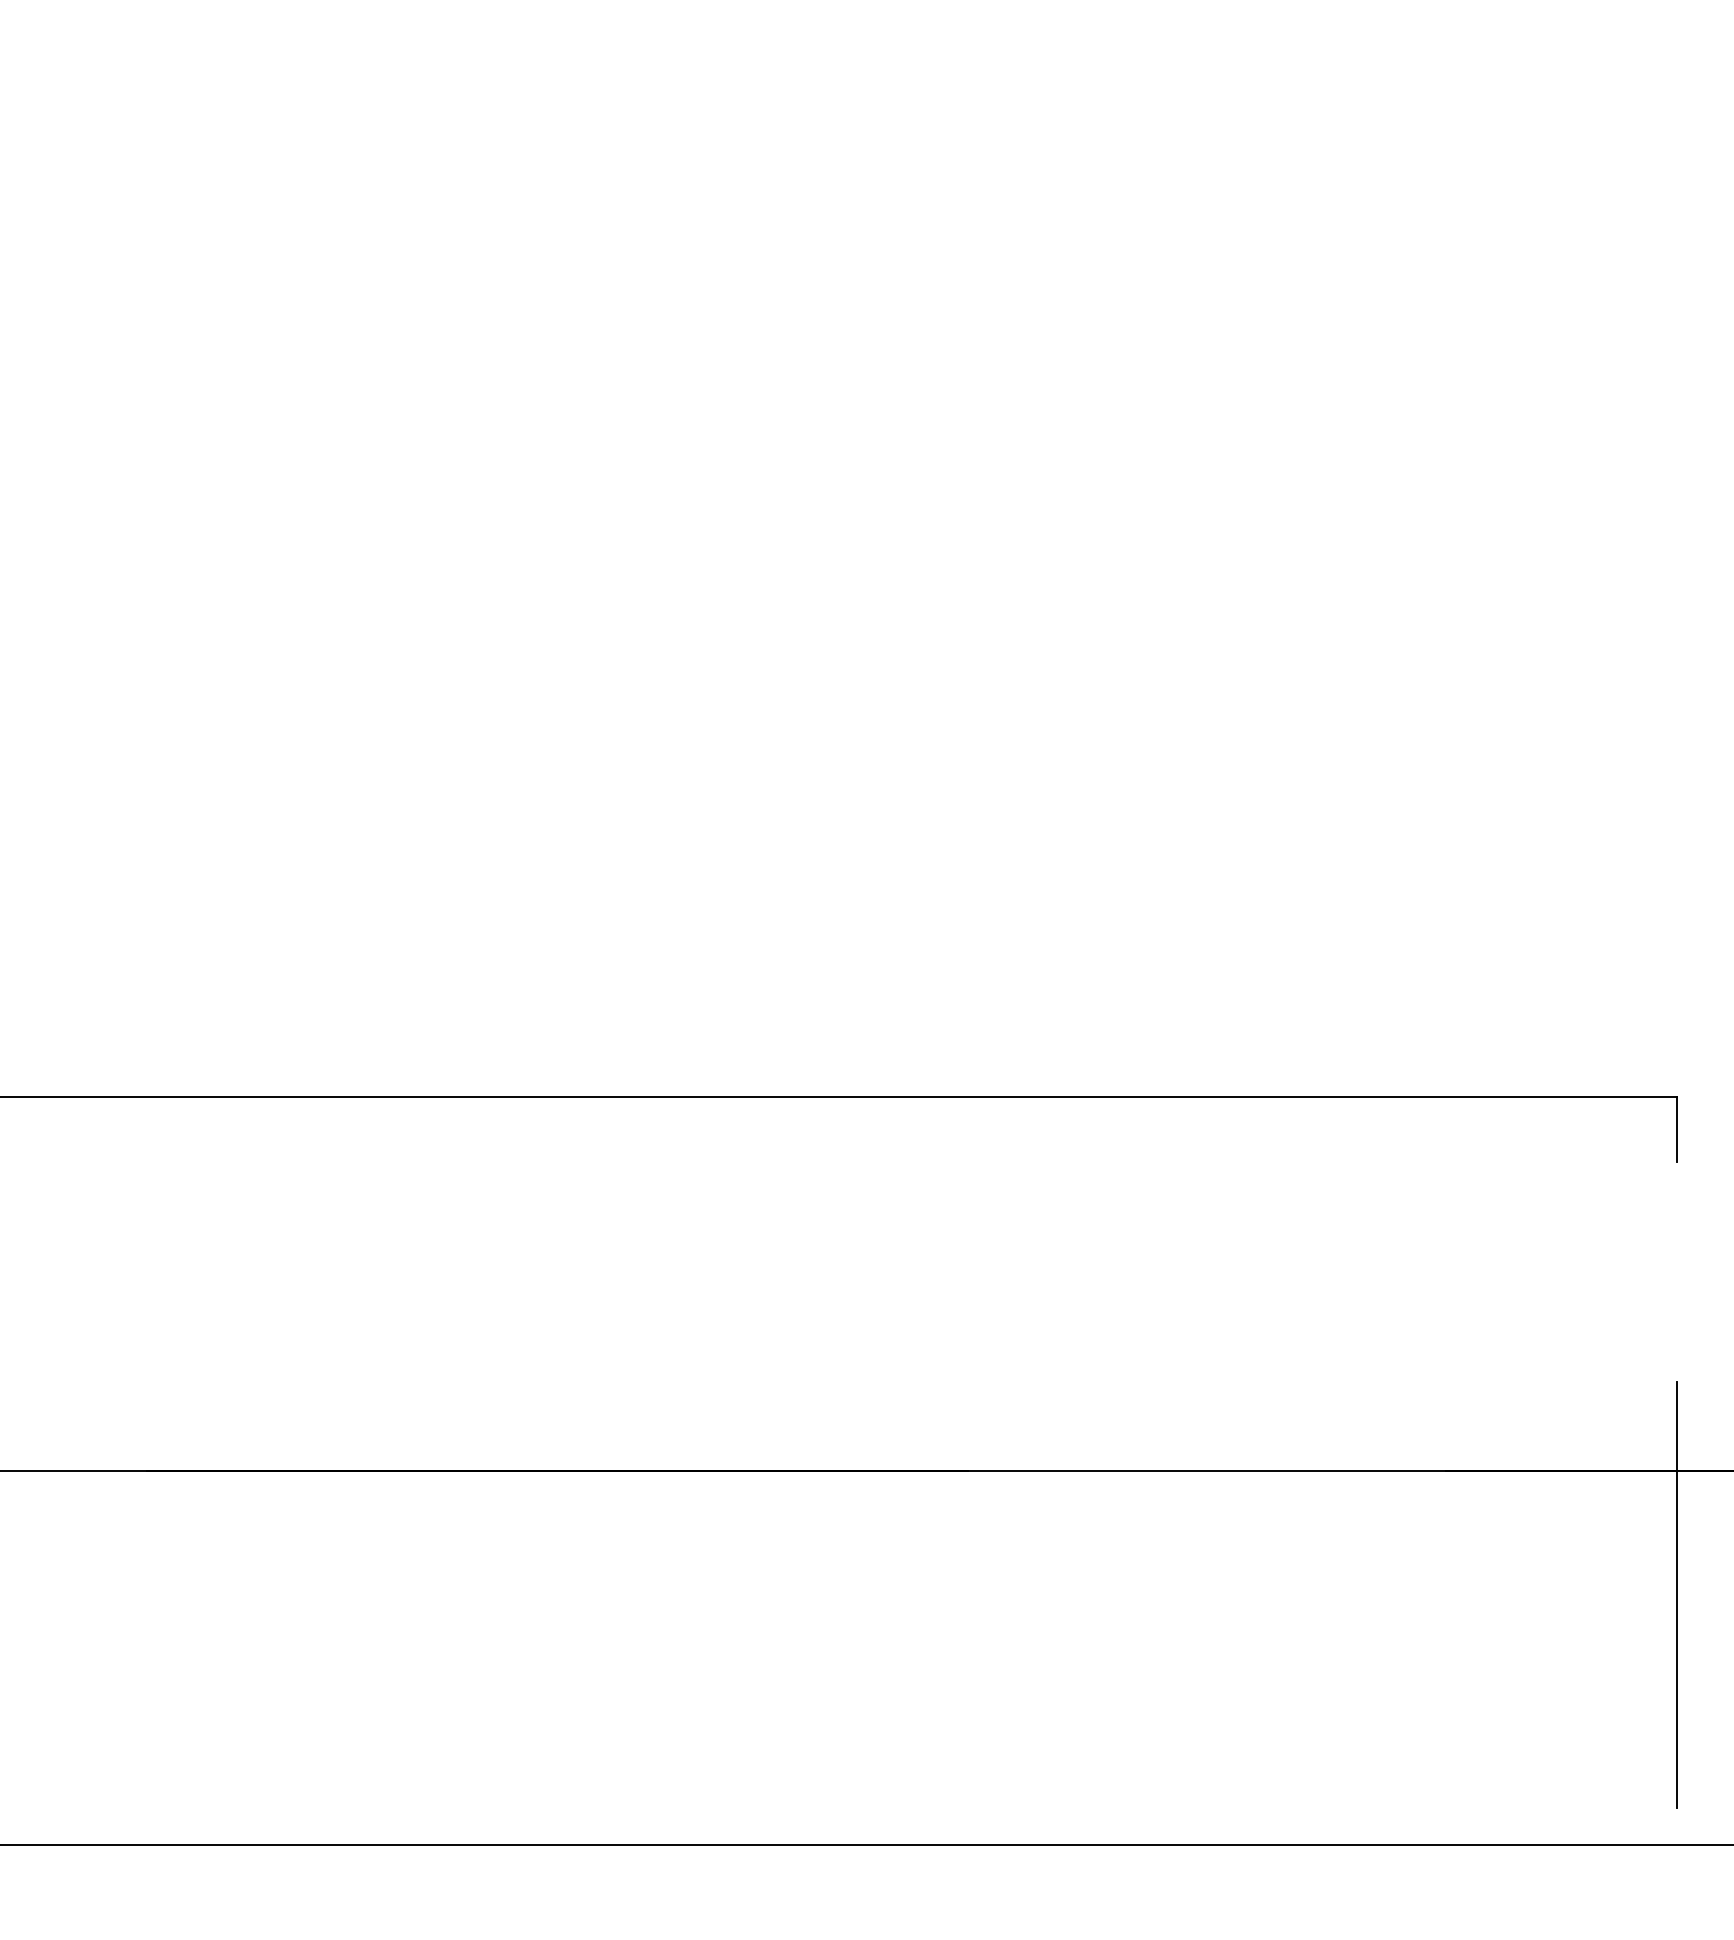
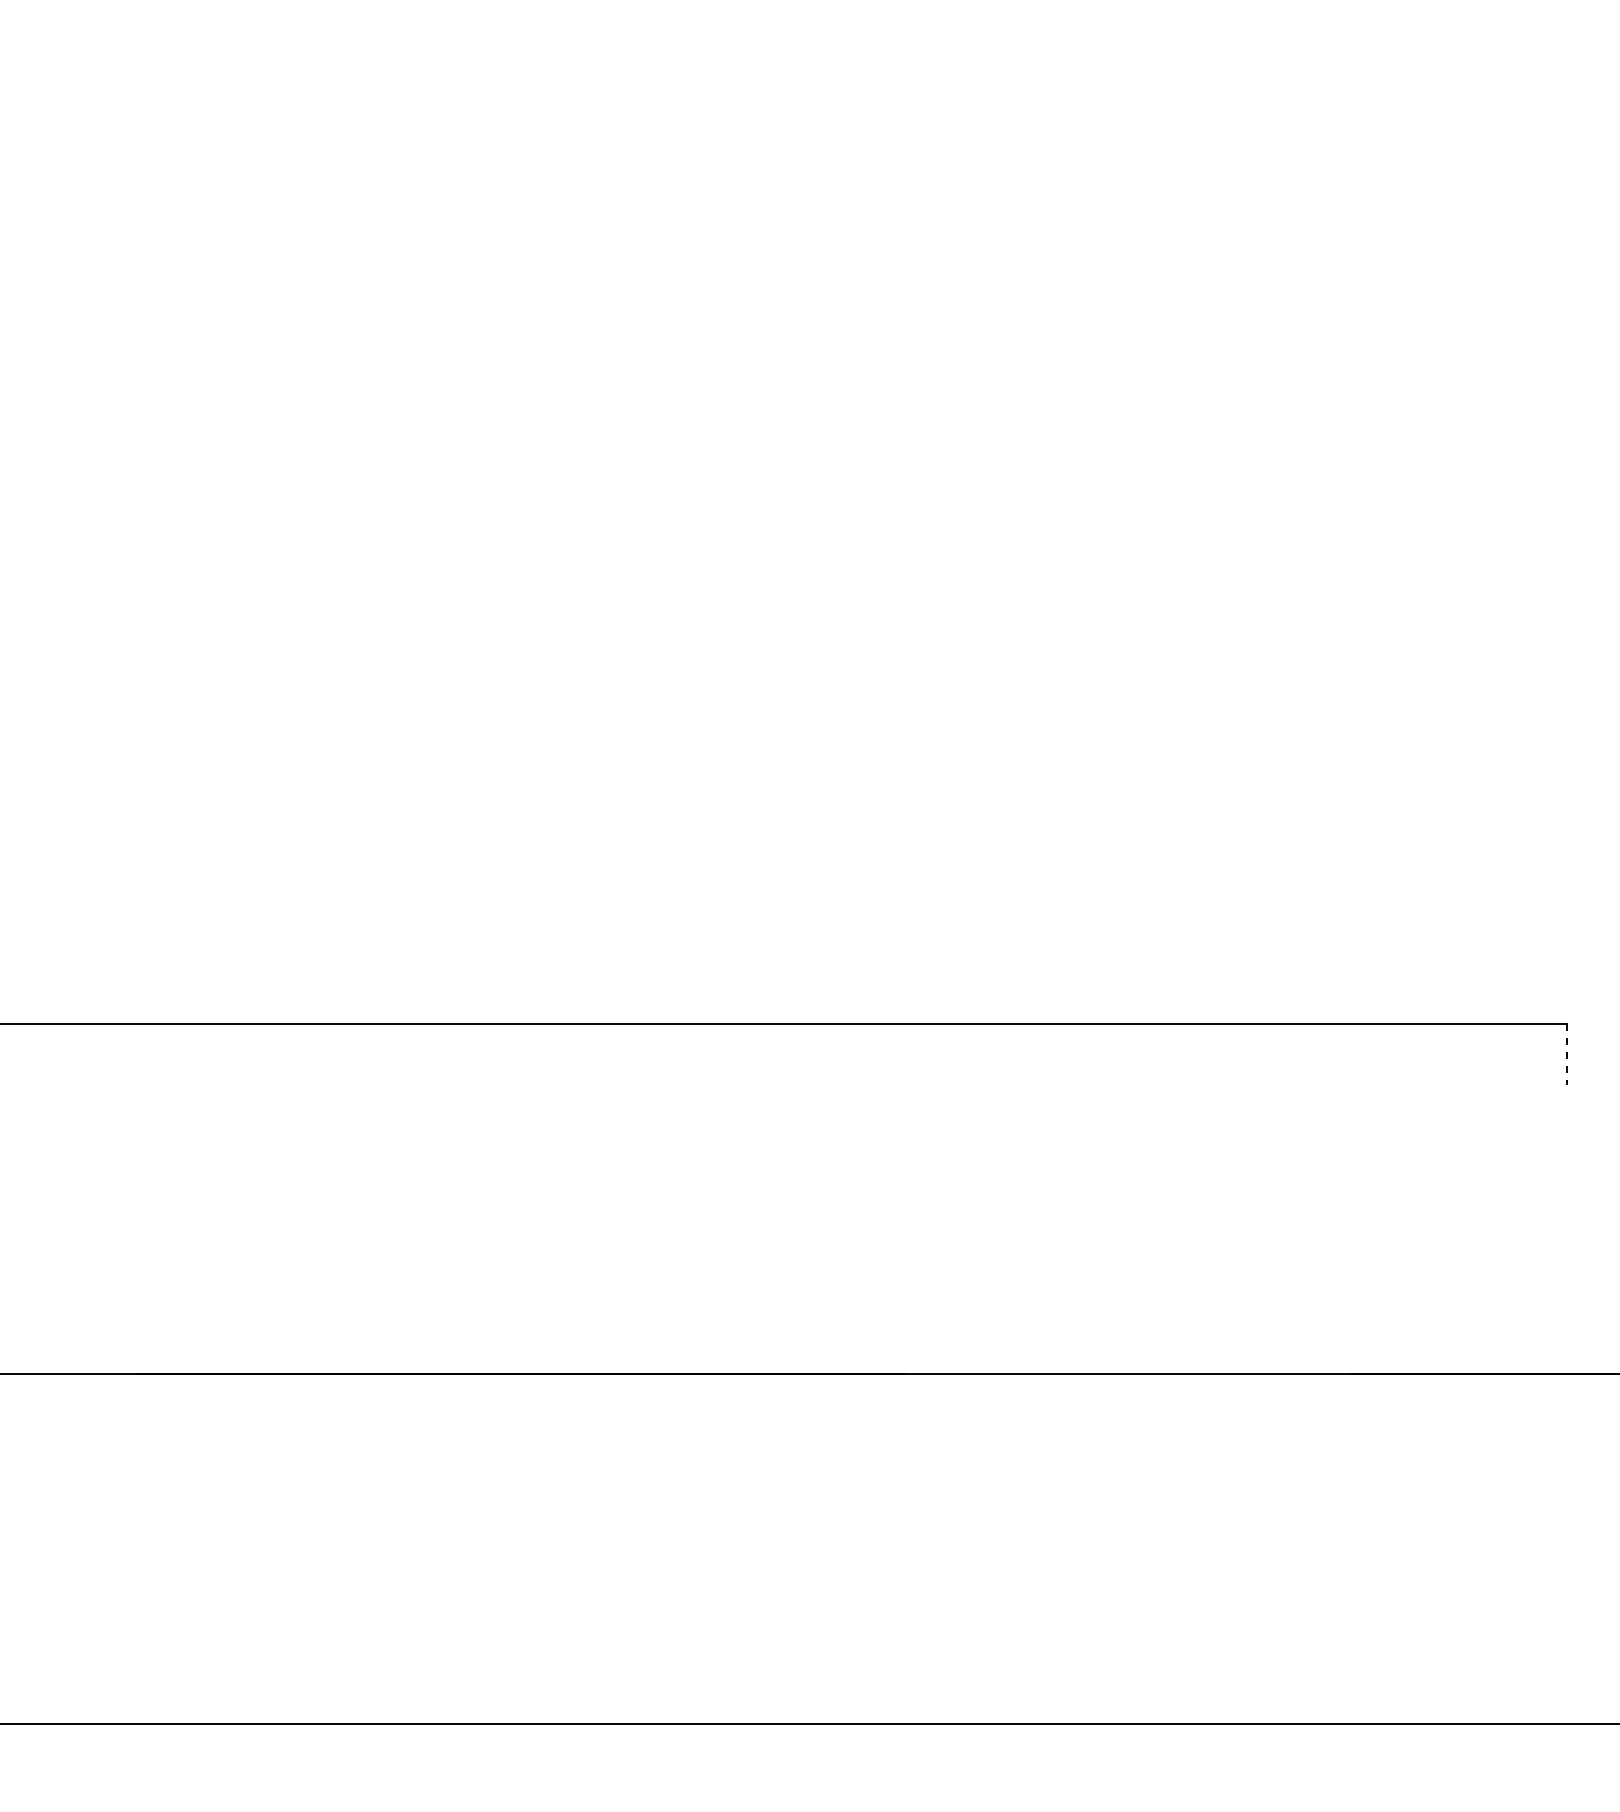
line: (1677, 1129) -> (1567, 1054), solid -> dashed
line: (1677, 1594) -> (1567, 1489), removed

